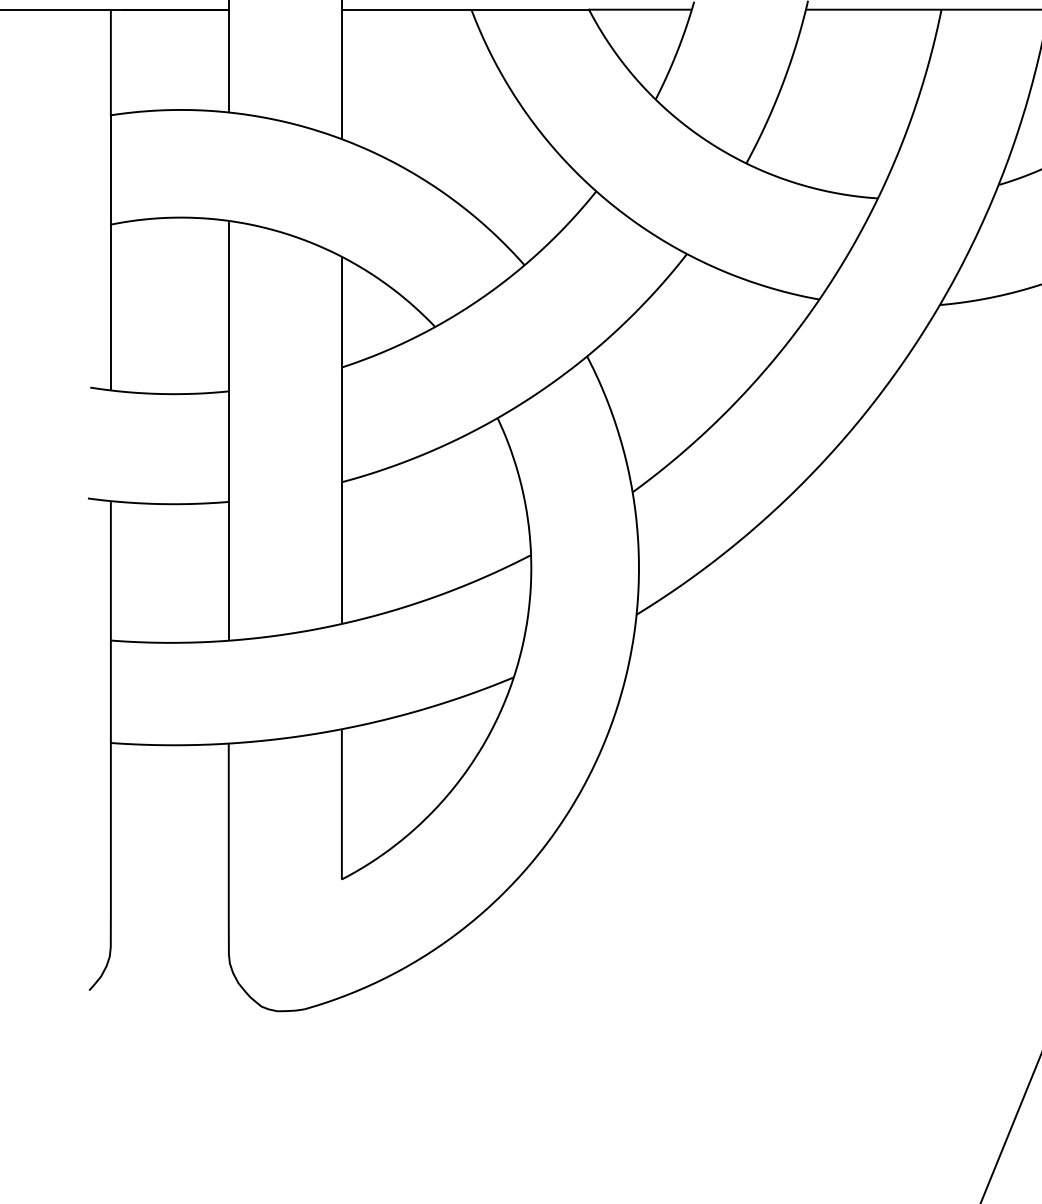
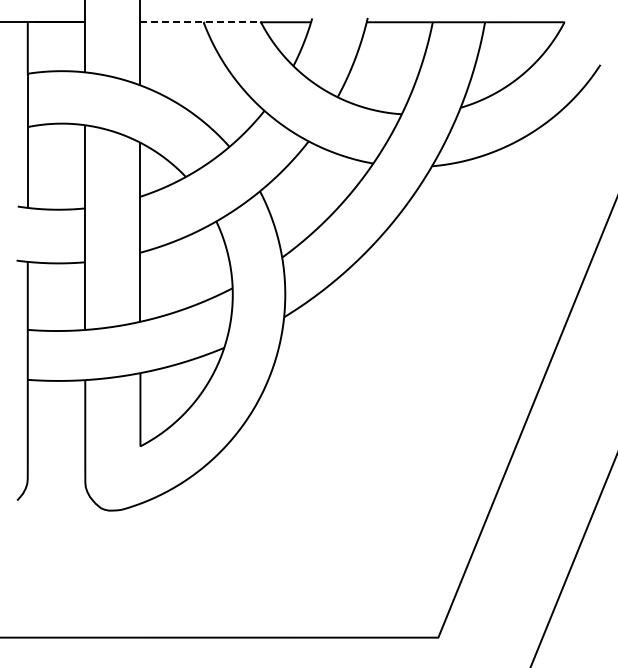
line: (467, 10) -> (201, 22), solid -> dashed

